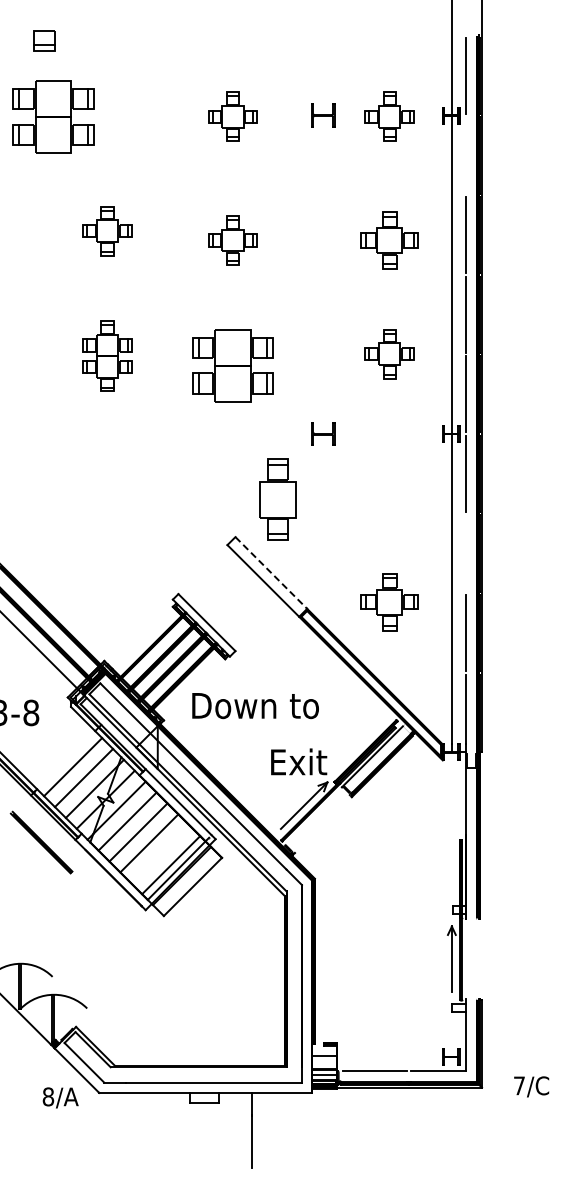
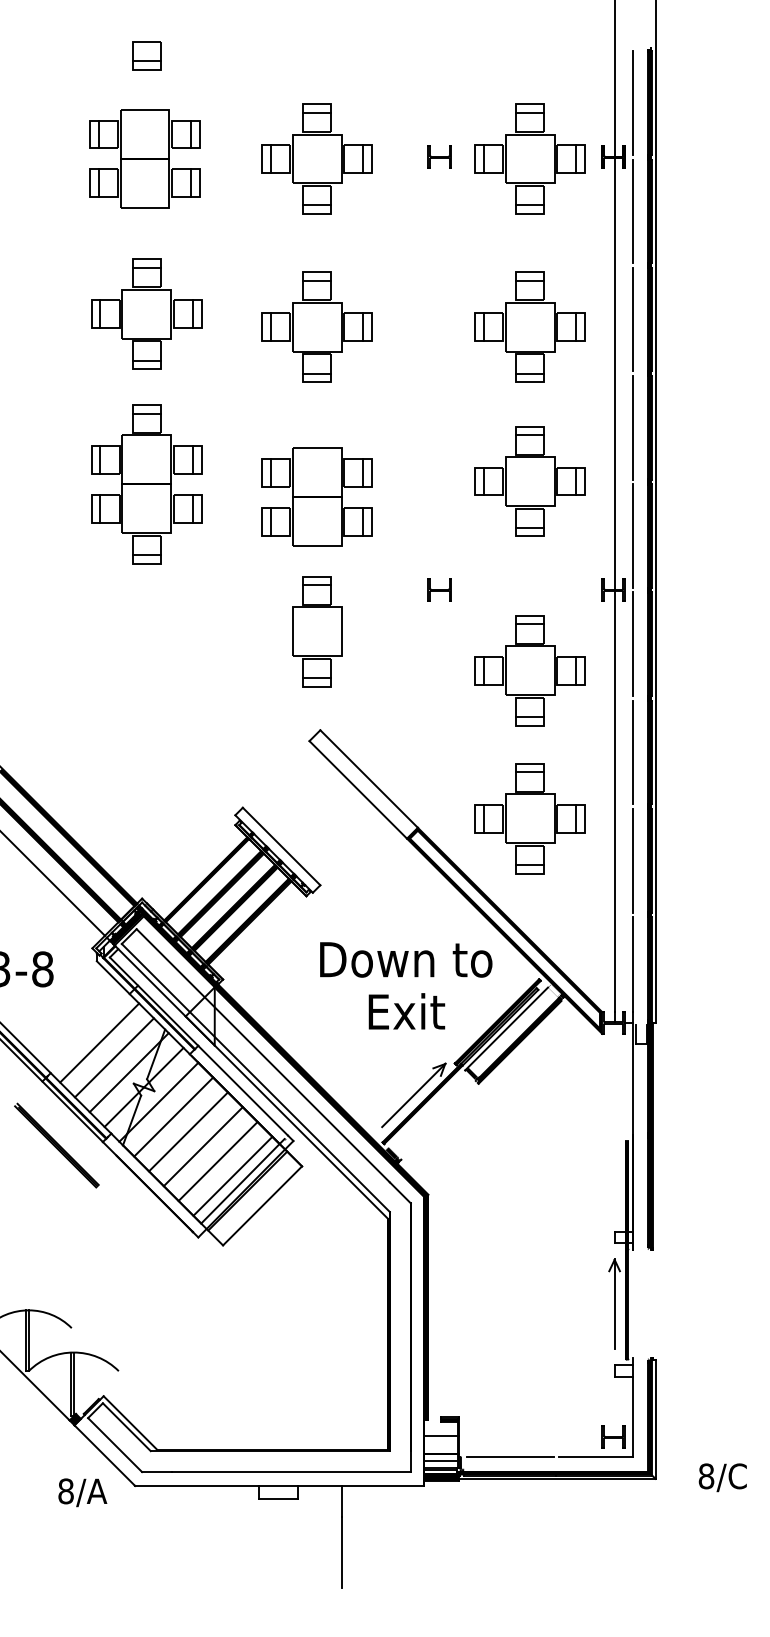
part: (44, 40) -> (146, 55), moved
part: (323, 115) -> (440, 157), size x0.71
part: (53, 116) -> (145, 158), moved
part: (232, 116) -> (316, 158), size x1.67
part: (389, 116) -> (529, 158), size x1.67
line: (465, 155) -> (633, 211), added
part: (107, 231) -> (146, 314), size x1.67
part: (232, 240) -> (316, 327), size x1.67
part: (389, 240) -> (529, 327), size x1.43
part: (389, 354) -> (529, 481), size x1.67
part: (107, 356) -> (146, 484), size x1.67
part: (323, 433) -> (440, 589), size x0.71
part: (389, 493) -> (529, 670), added
part: (277, 499) -> (316, 631), moved
line: (465, 553) -> (633, 752), added
line: (271, 572) -> (369, 778), dashed -> solid
part: (389, 602) -> (529, 819), size x1.43
text: (255, 706) -> (406, 960), moved
text: (299, 761) -> (407, 1010), moved
line: (160, 854) -> (218, 1161), added
text: (519, 1085) -> (706, 1475), 7/C -> 8/C

